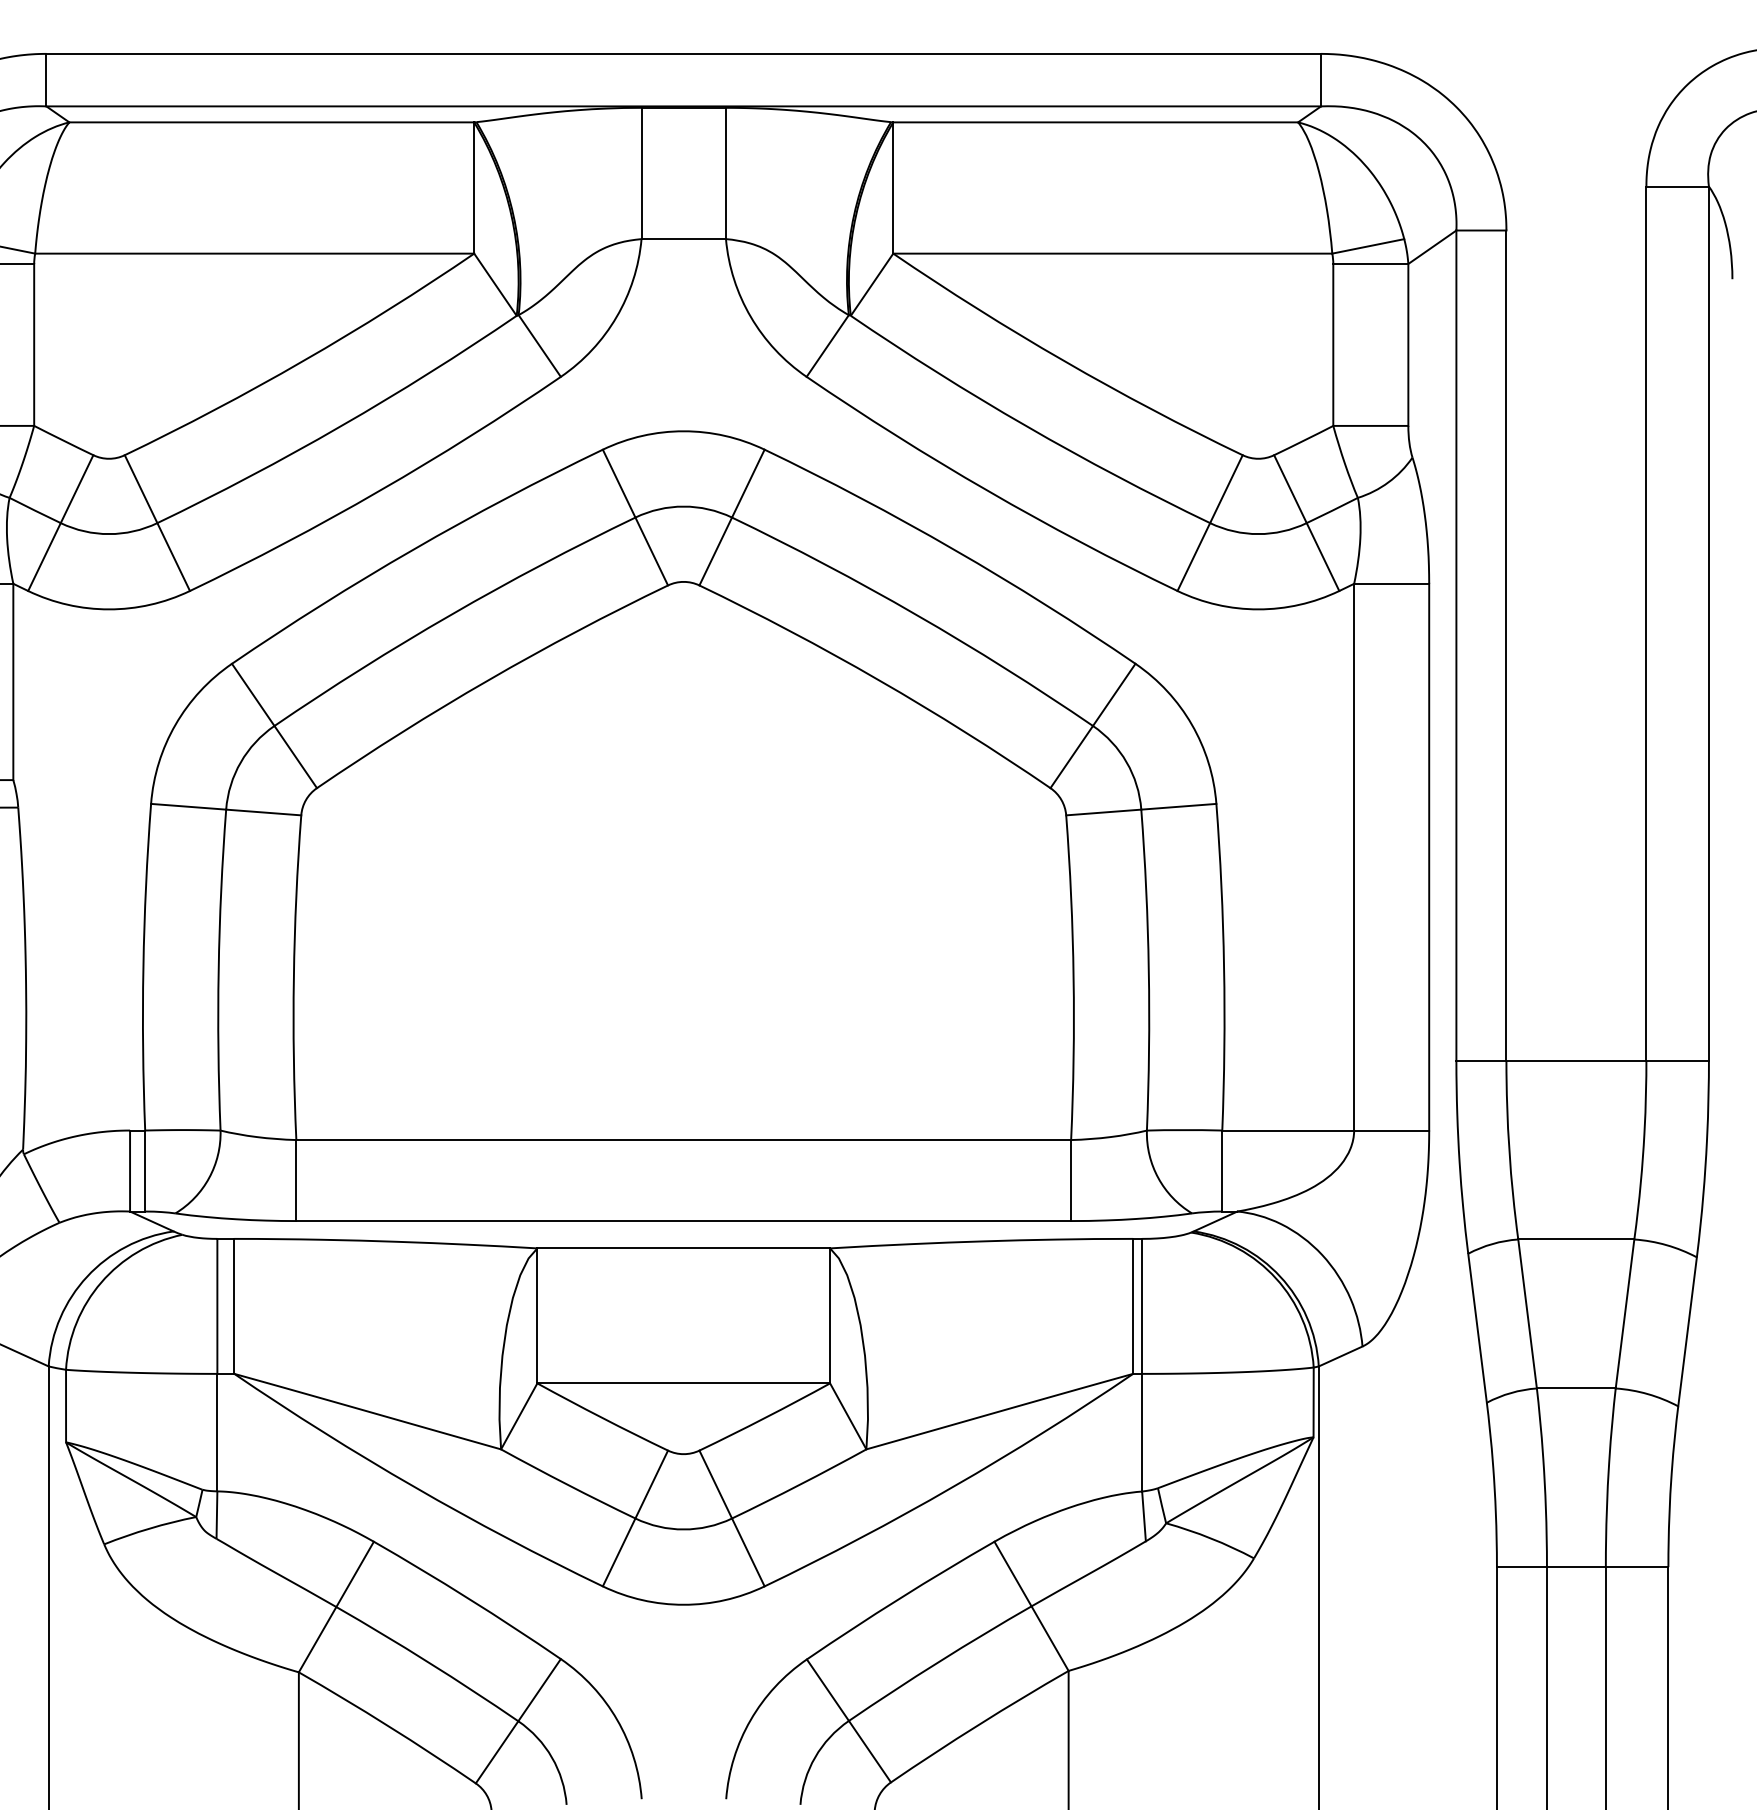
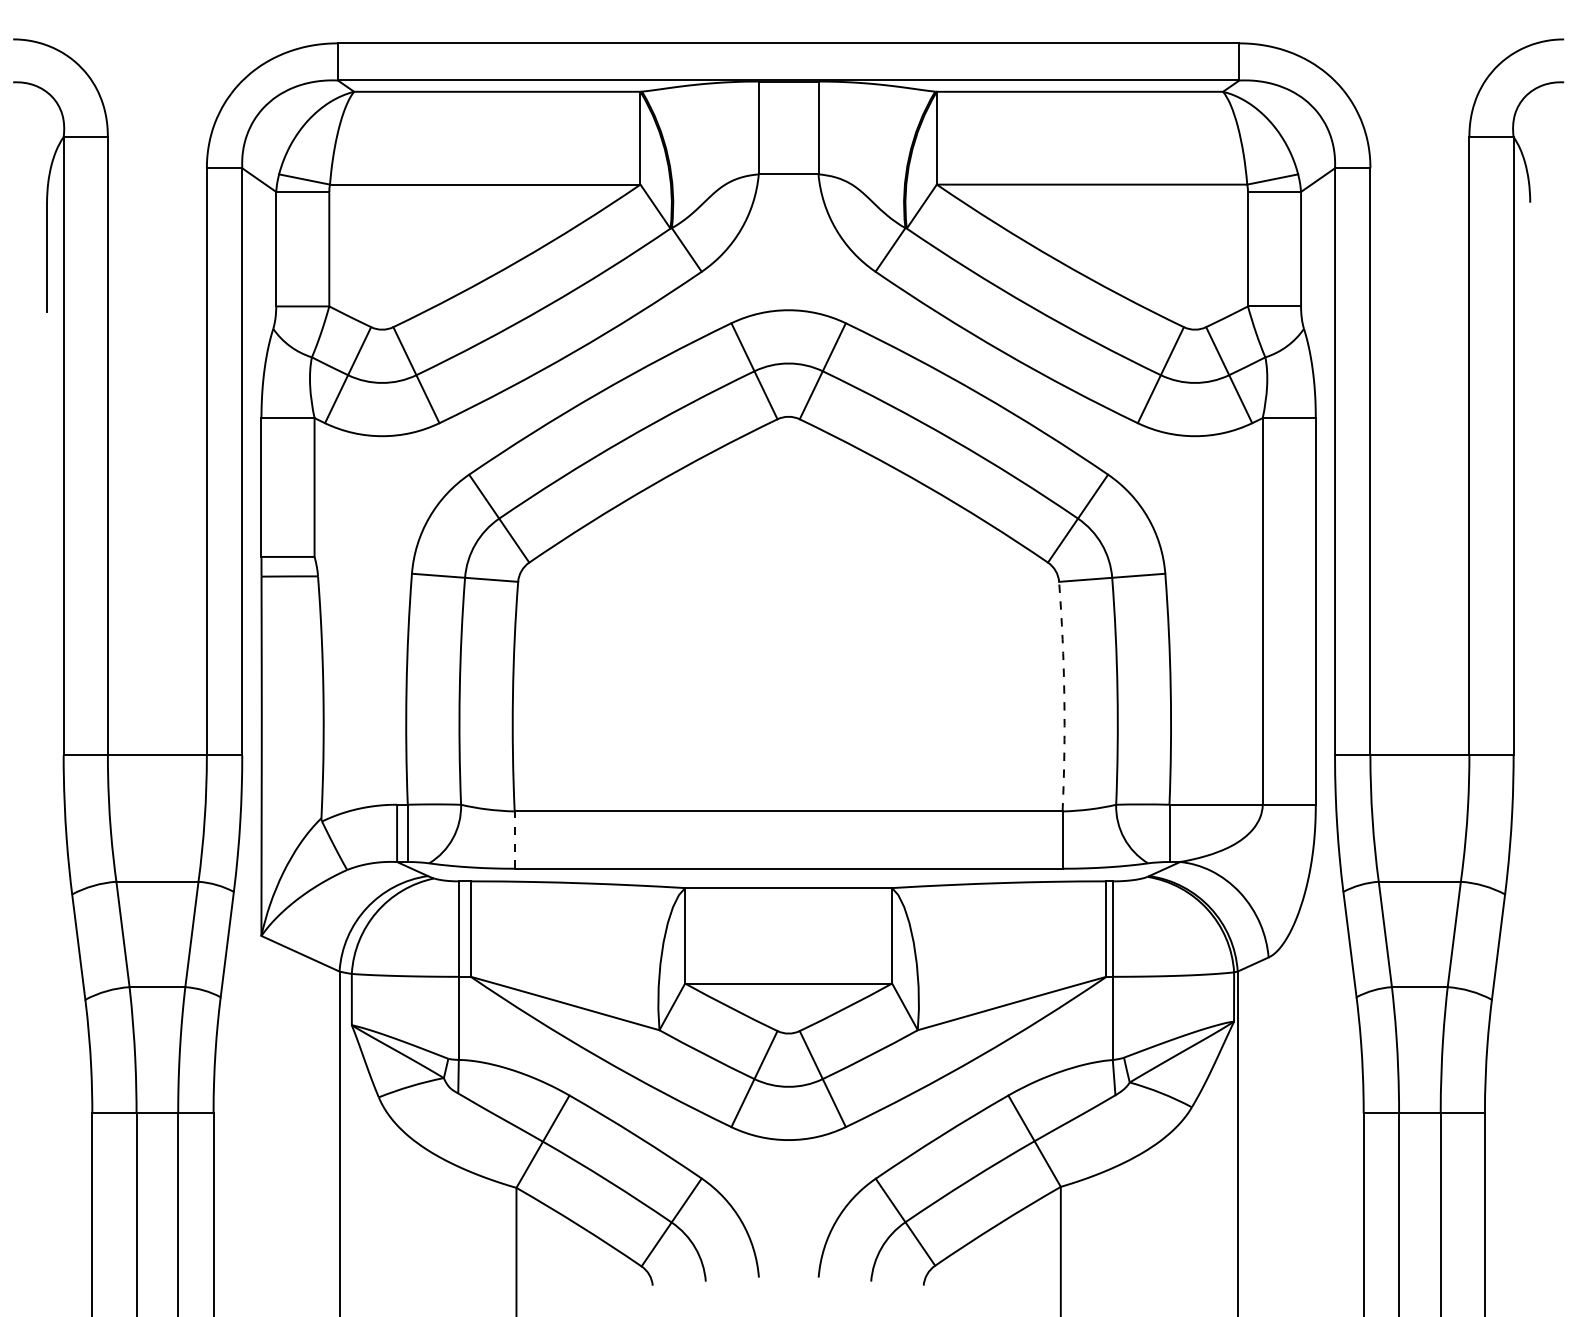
arc: (1073, 977) -> (1064, 696), solid -> dashed
line: (296, 1181) -> (514, 840), solid -> dashed

